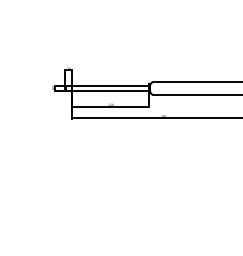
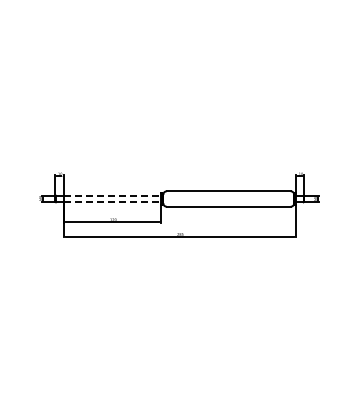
line: (110, 85) -> (112, 195), solid -> dashed
line: (110, 91) -> (112, 202), solid -> dashed

